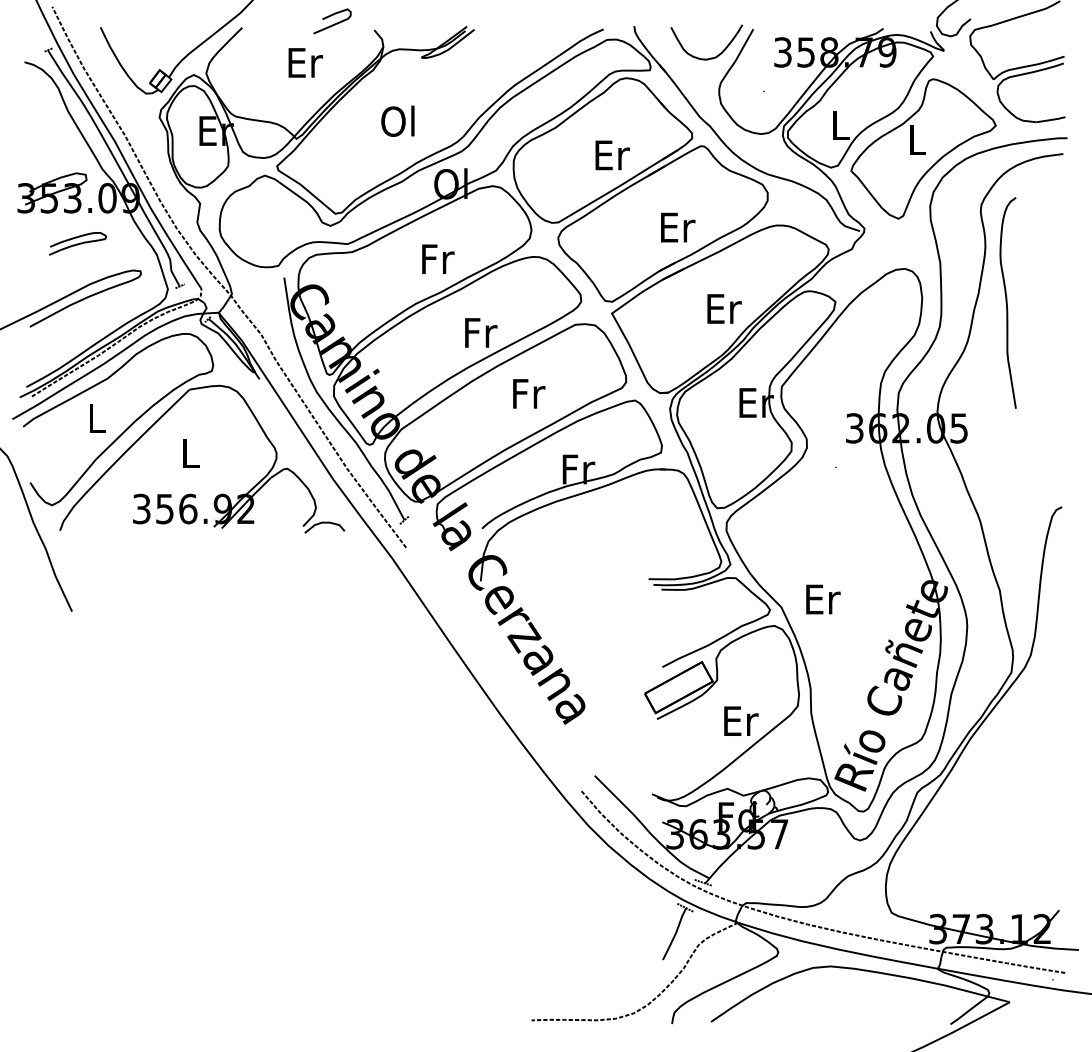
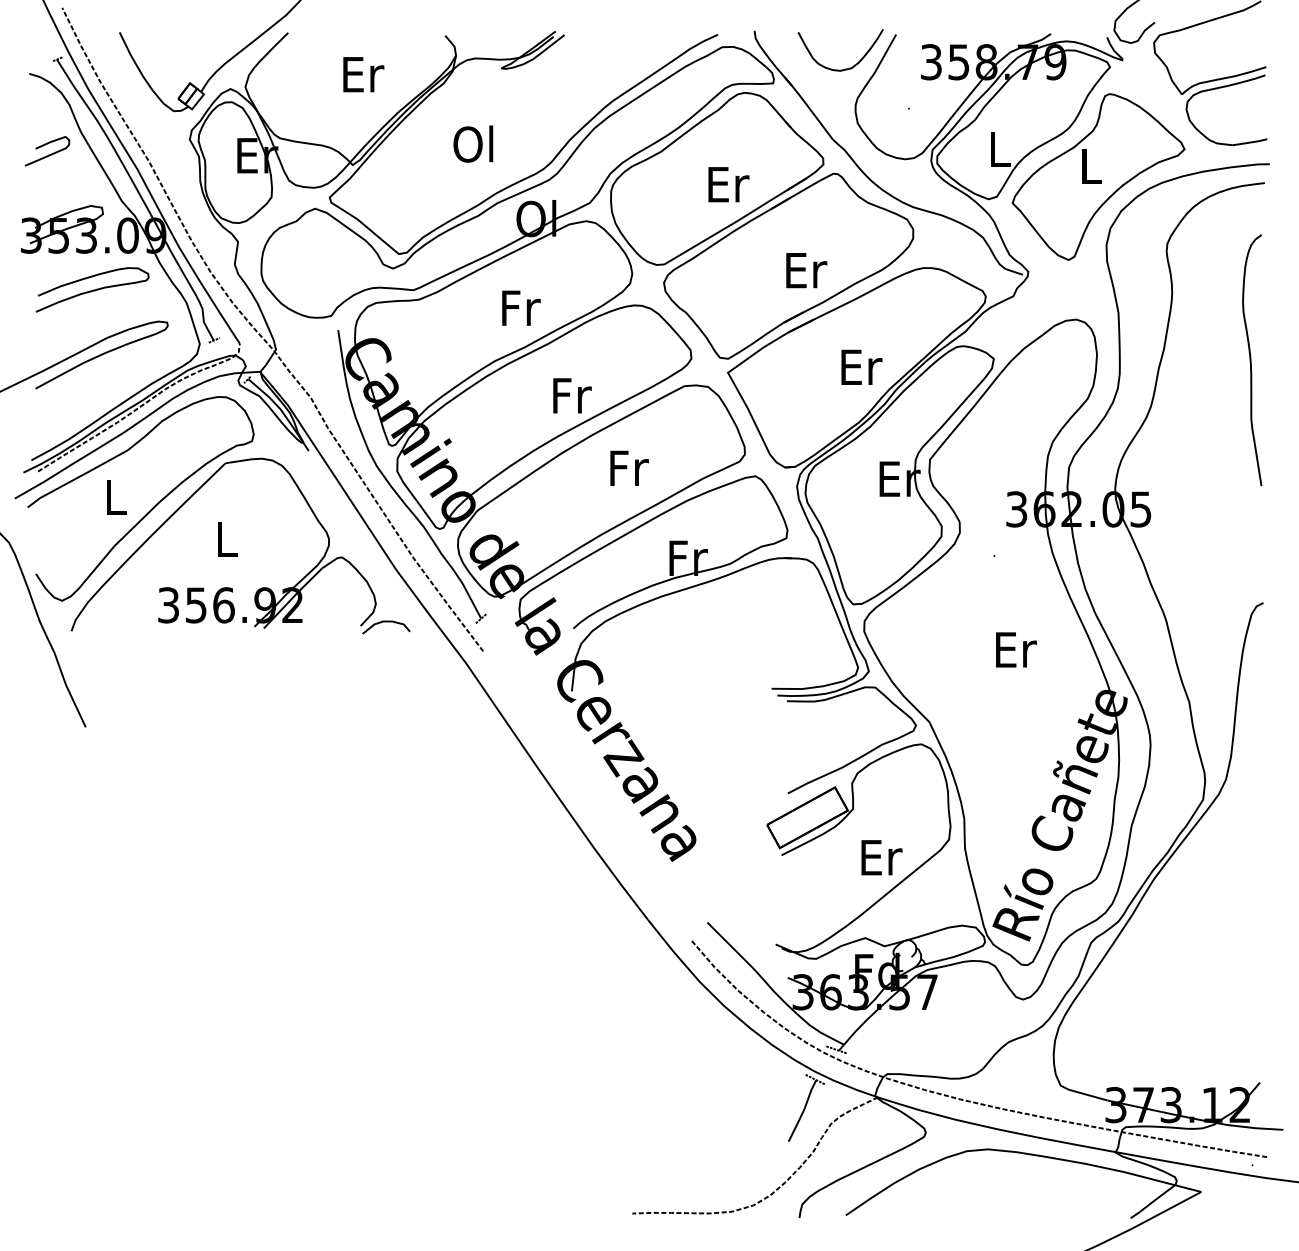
curve: (333, 24) -> (48, 154), moved
part: (77, 243) -> (92, 289), size x1.67
curve: (1007, 303) -> (1251, 360), moved
text: (823, 599) -> (1016, 649), moved

